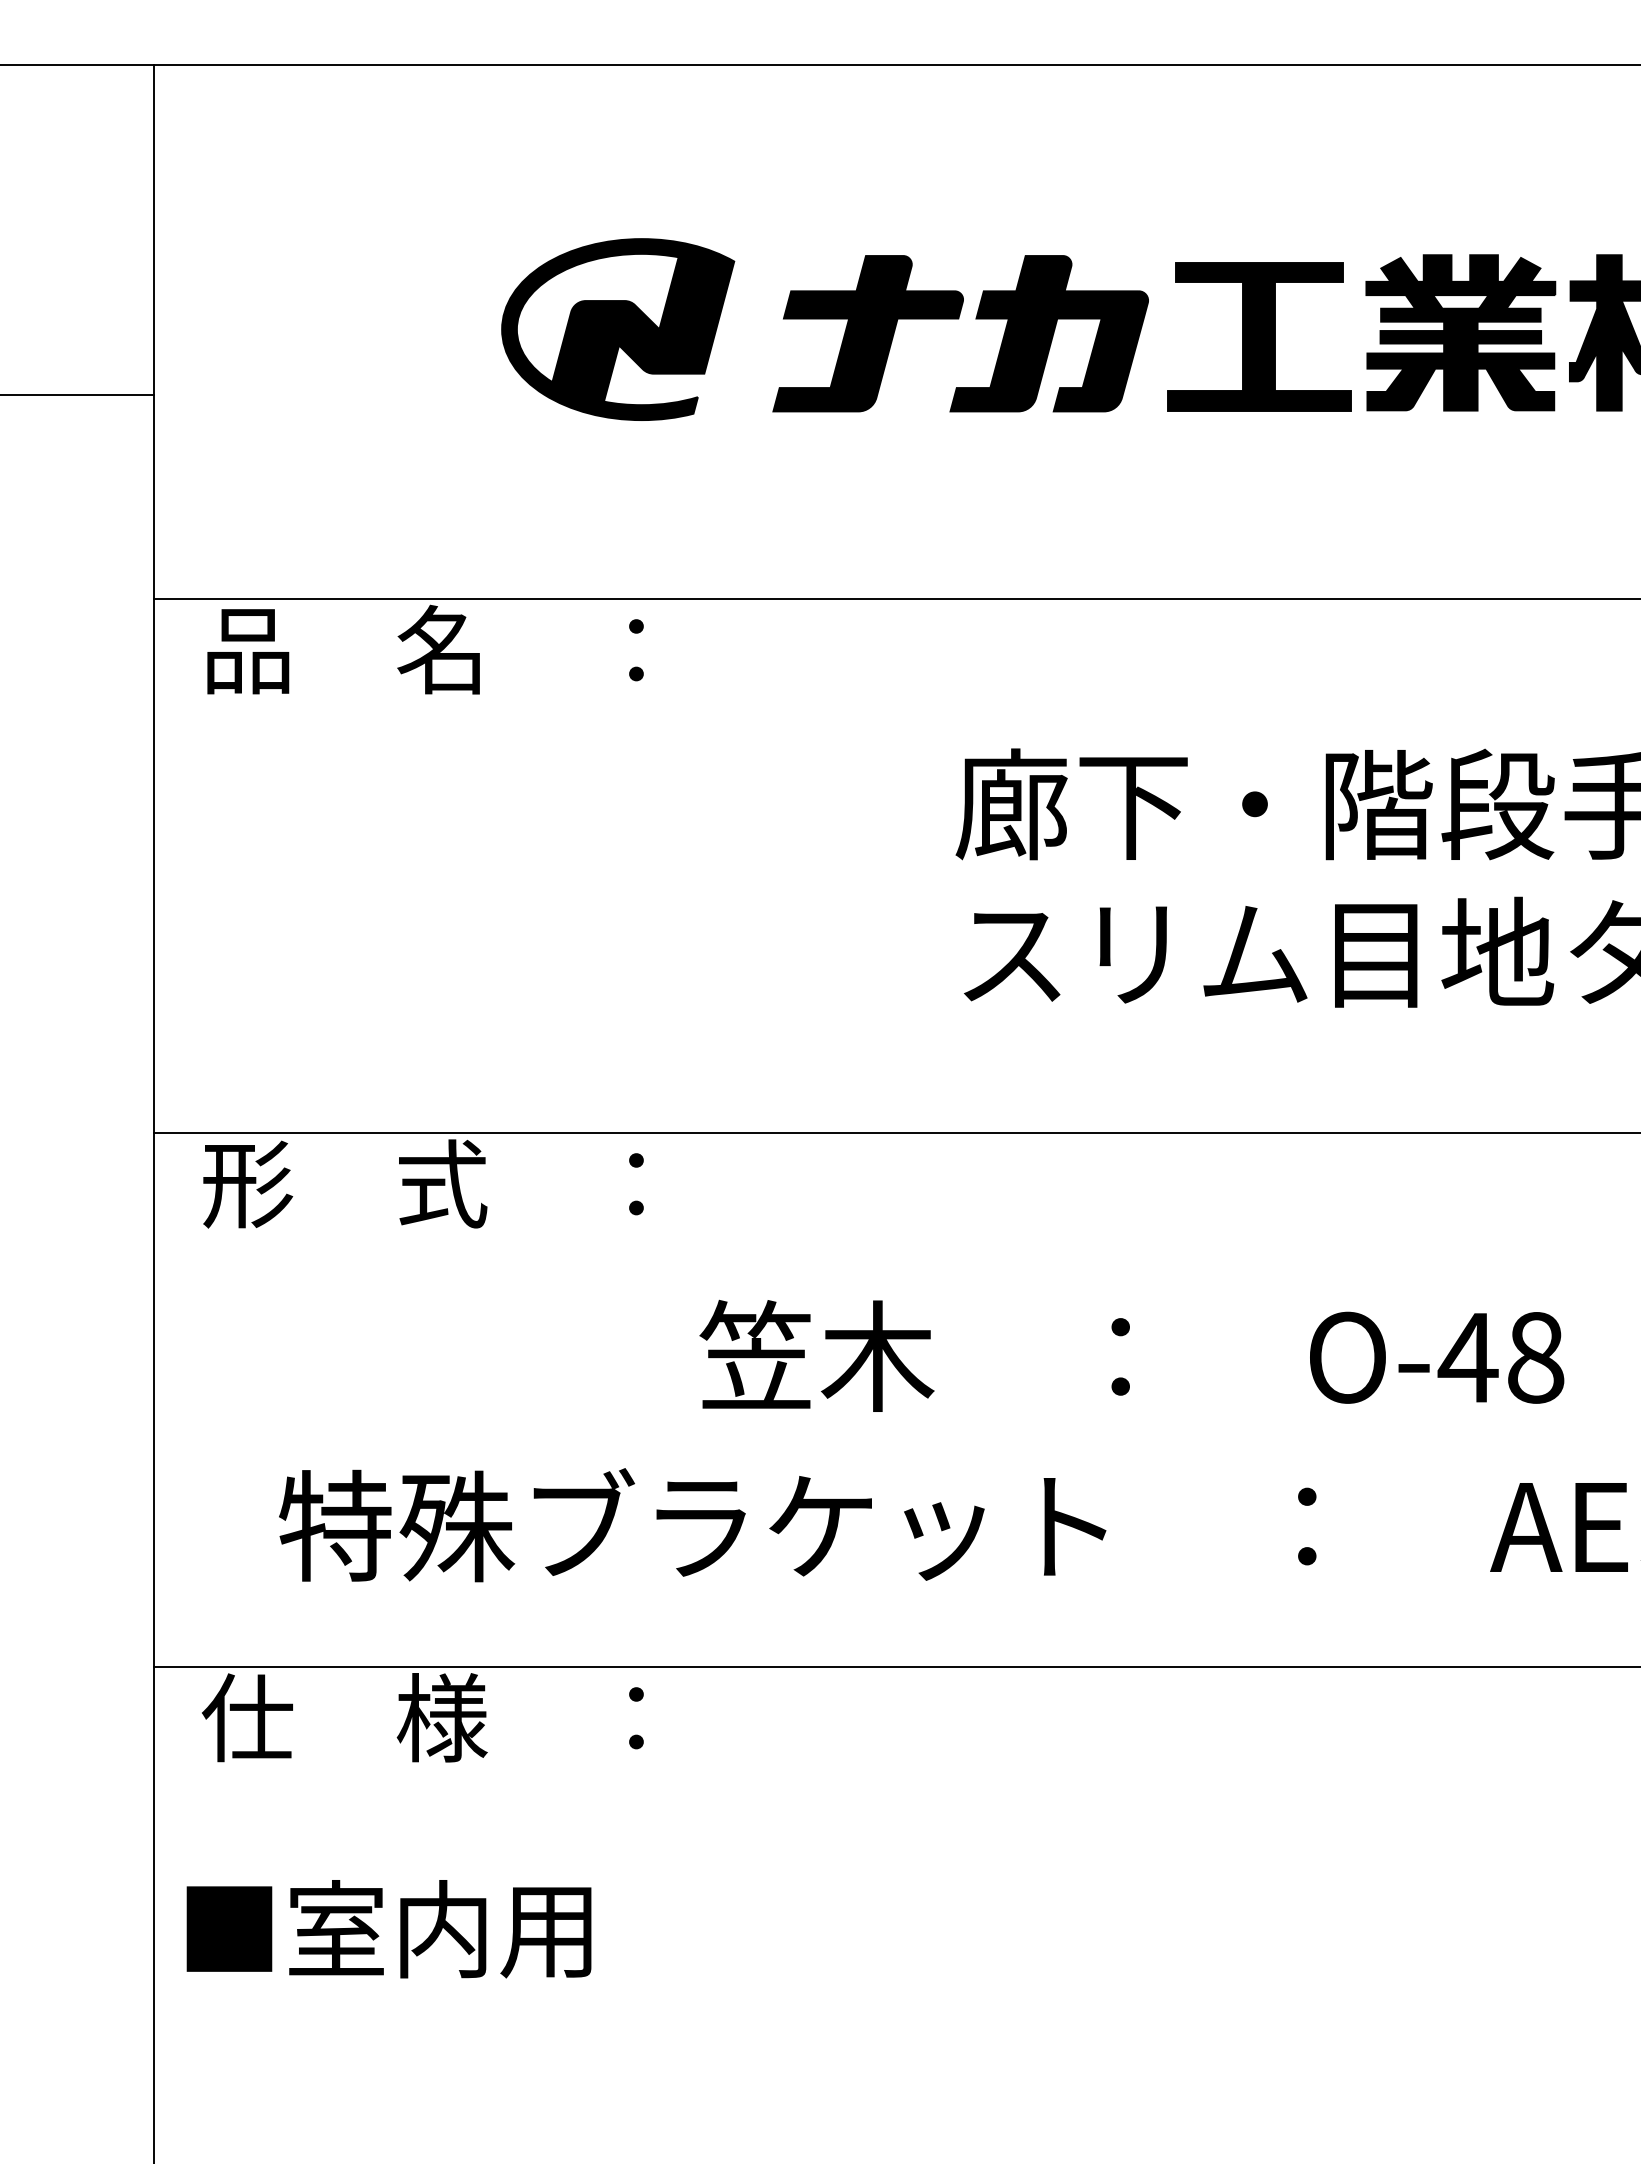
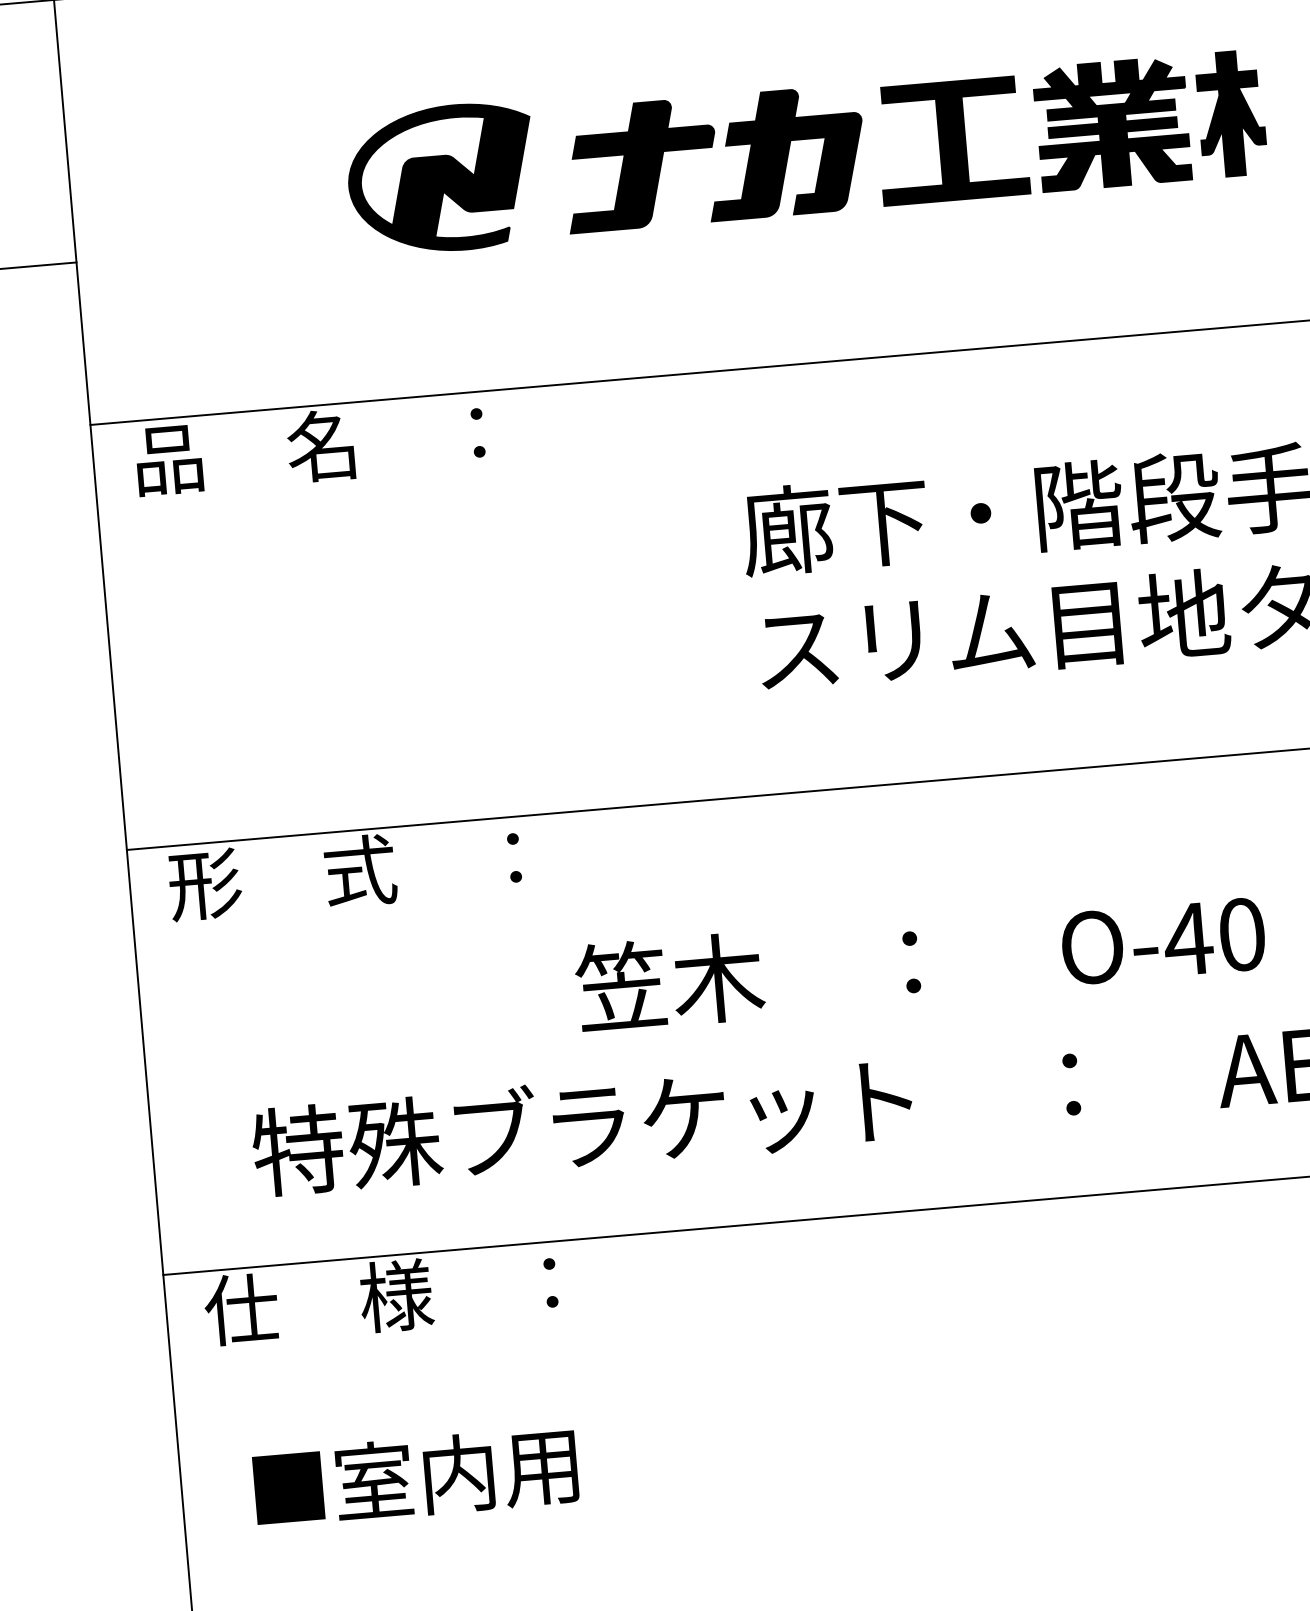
text: (1536, 1357) -> (1242, 934), O-48 -> O-40
text: (388, 1929) -> (415, 1477), moved

